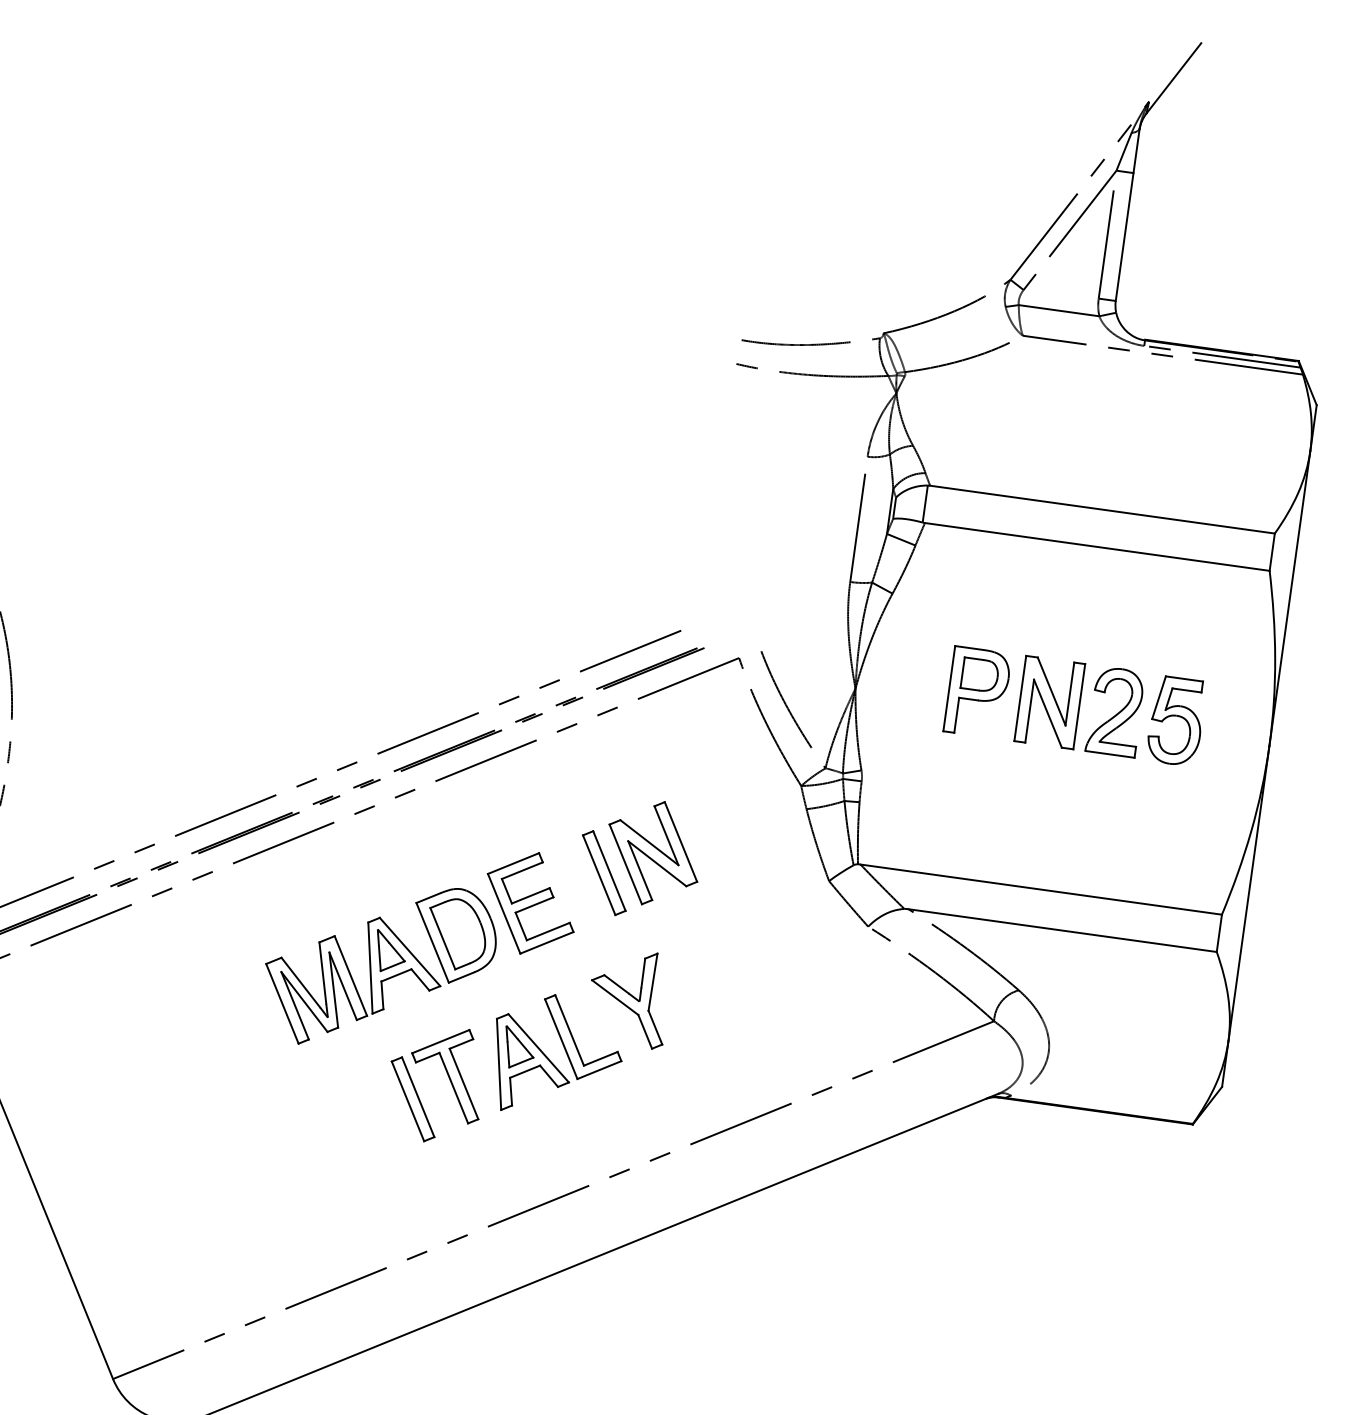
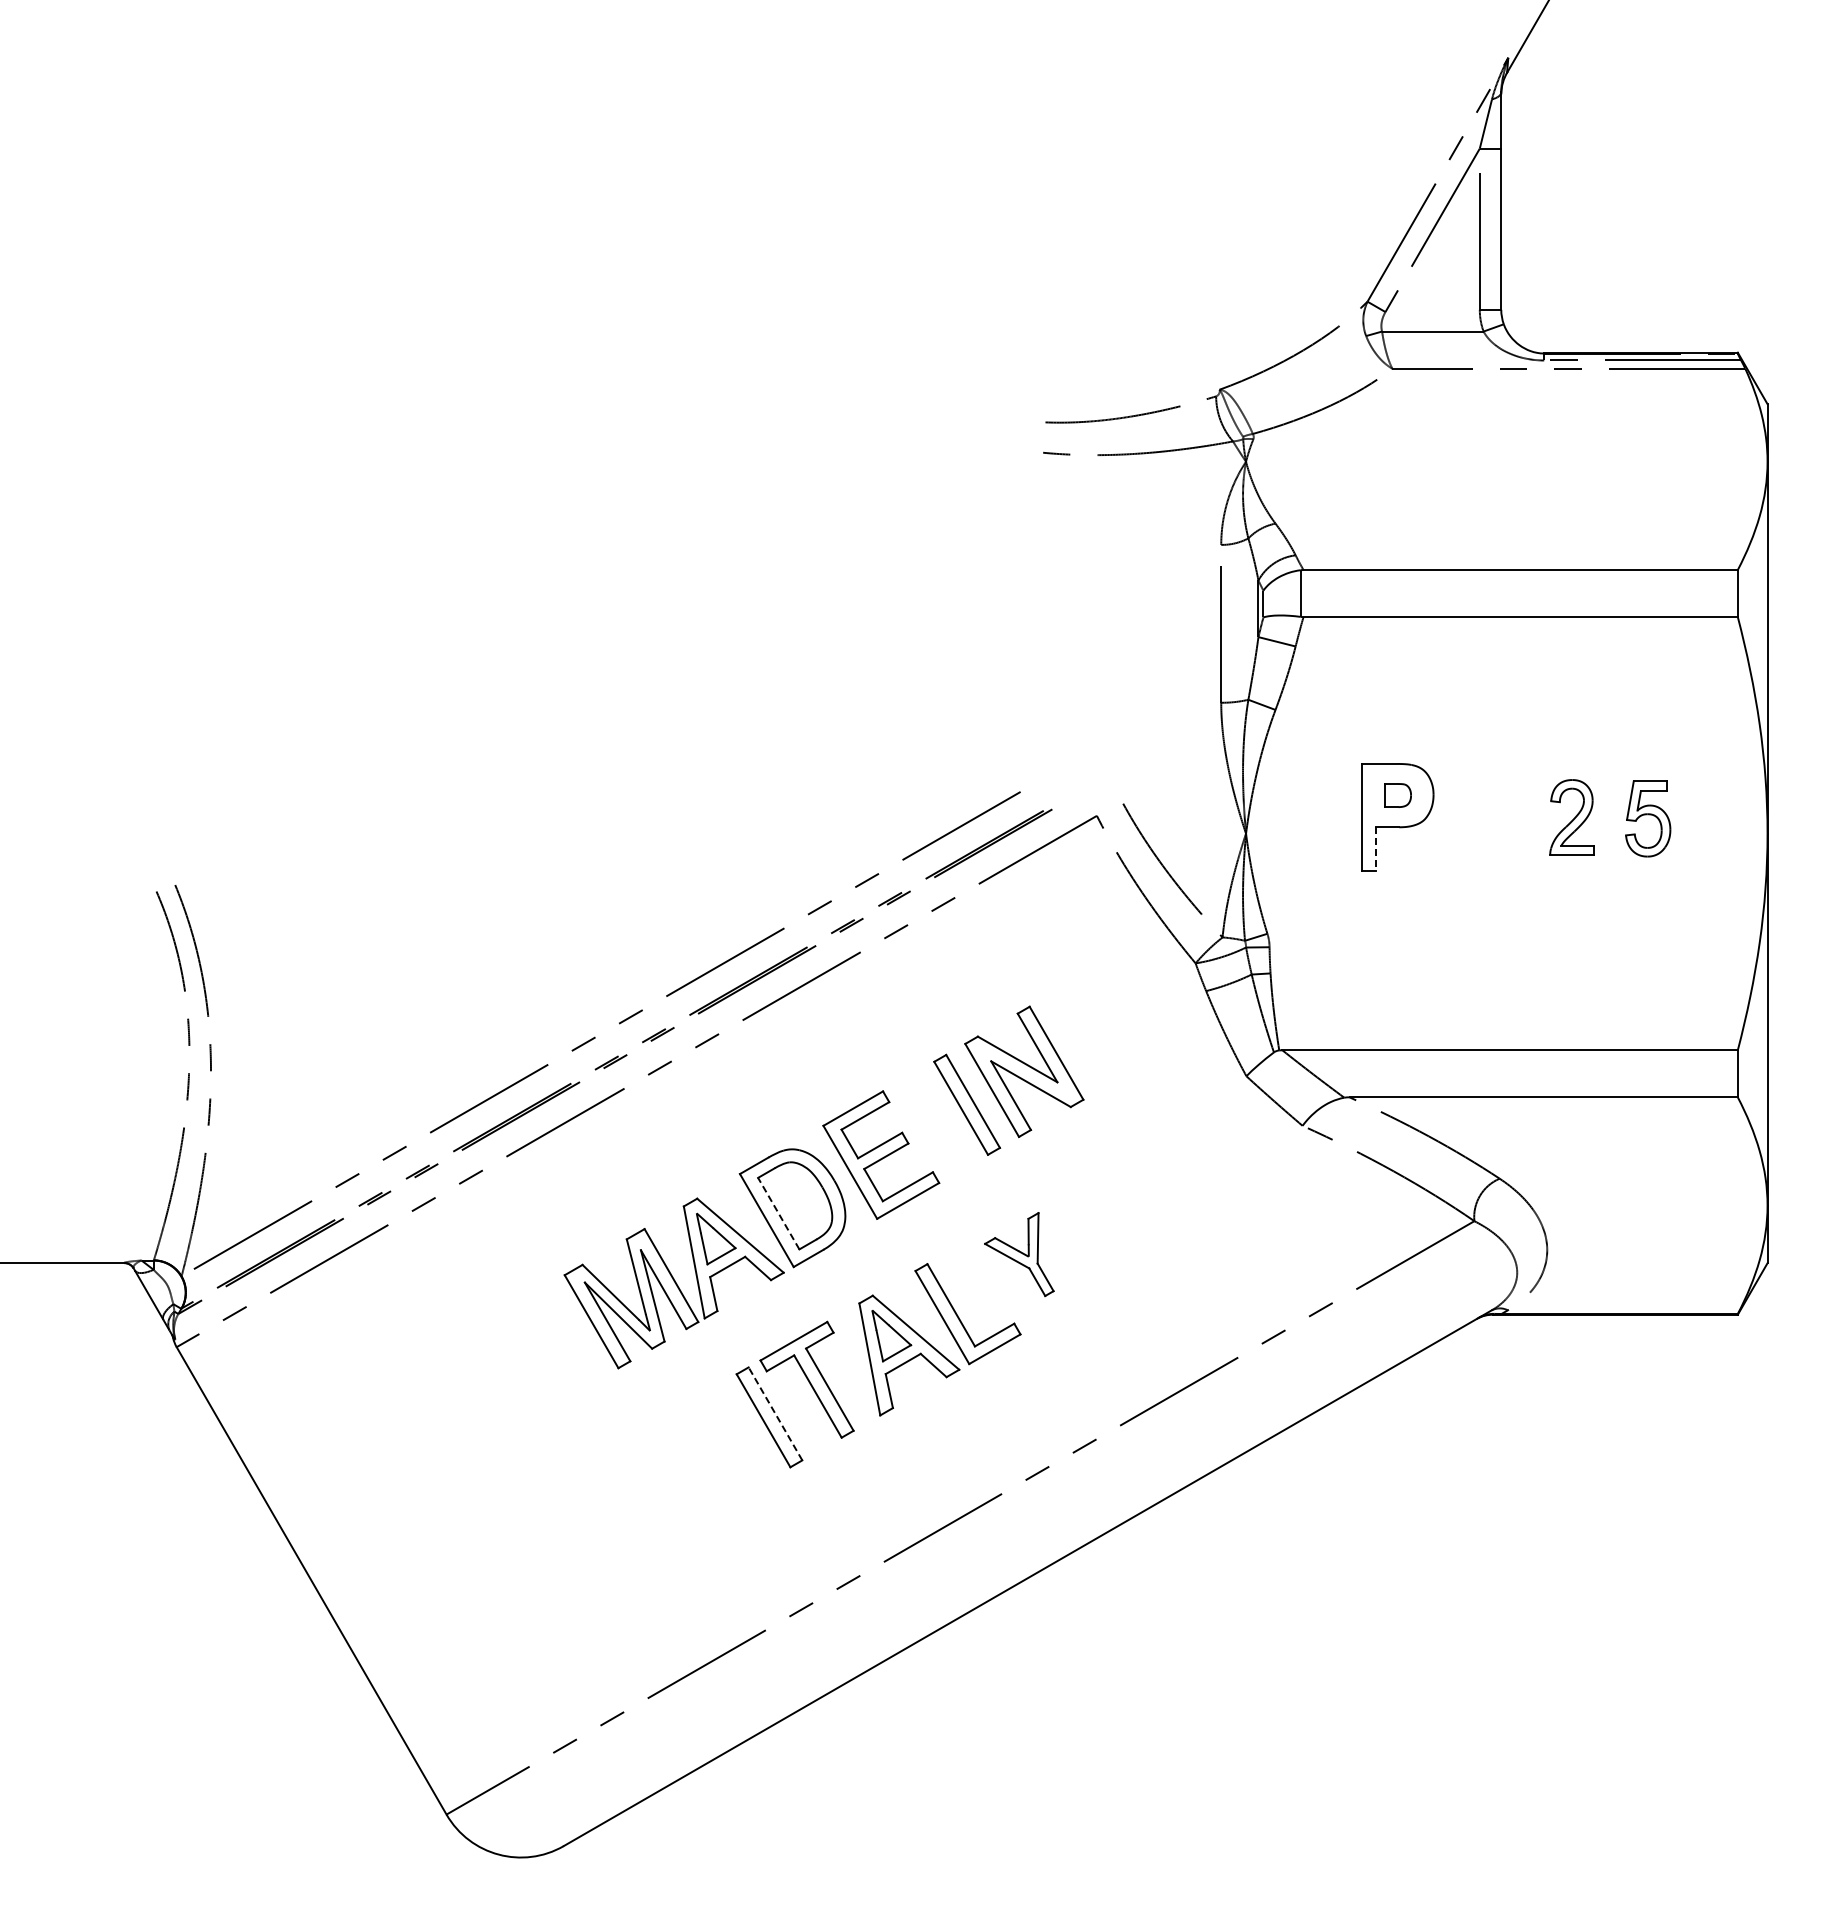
part: (979, 674) -> (1397, 795), size x0.6
part: (1049, 702) -> (1488, 817), removed
part: (1115, 711) -> (1571, 817), size x0.7
line: (956, 715) -> (1375, 849), solid -> dashed
part: (1175, 720) -> (1647, 818), size x0.7
line: (442, 938) -> (778, 1213), solid -> dashed
part: (629, 997) -> (1019, 1254), size x0.7
line: (418, 1096) -> (775, 1413), solid -> dashed

